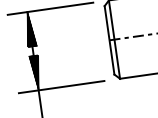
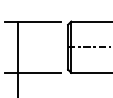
hatch: (30, 28) -> (18, 32), removed
hatch: (36, 72) -> (18, 61), removed

